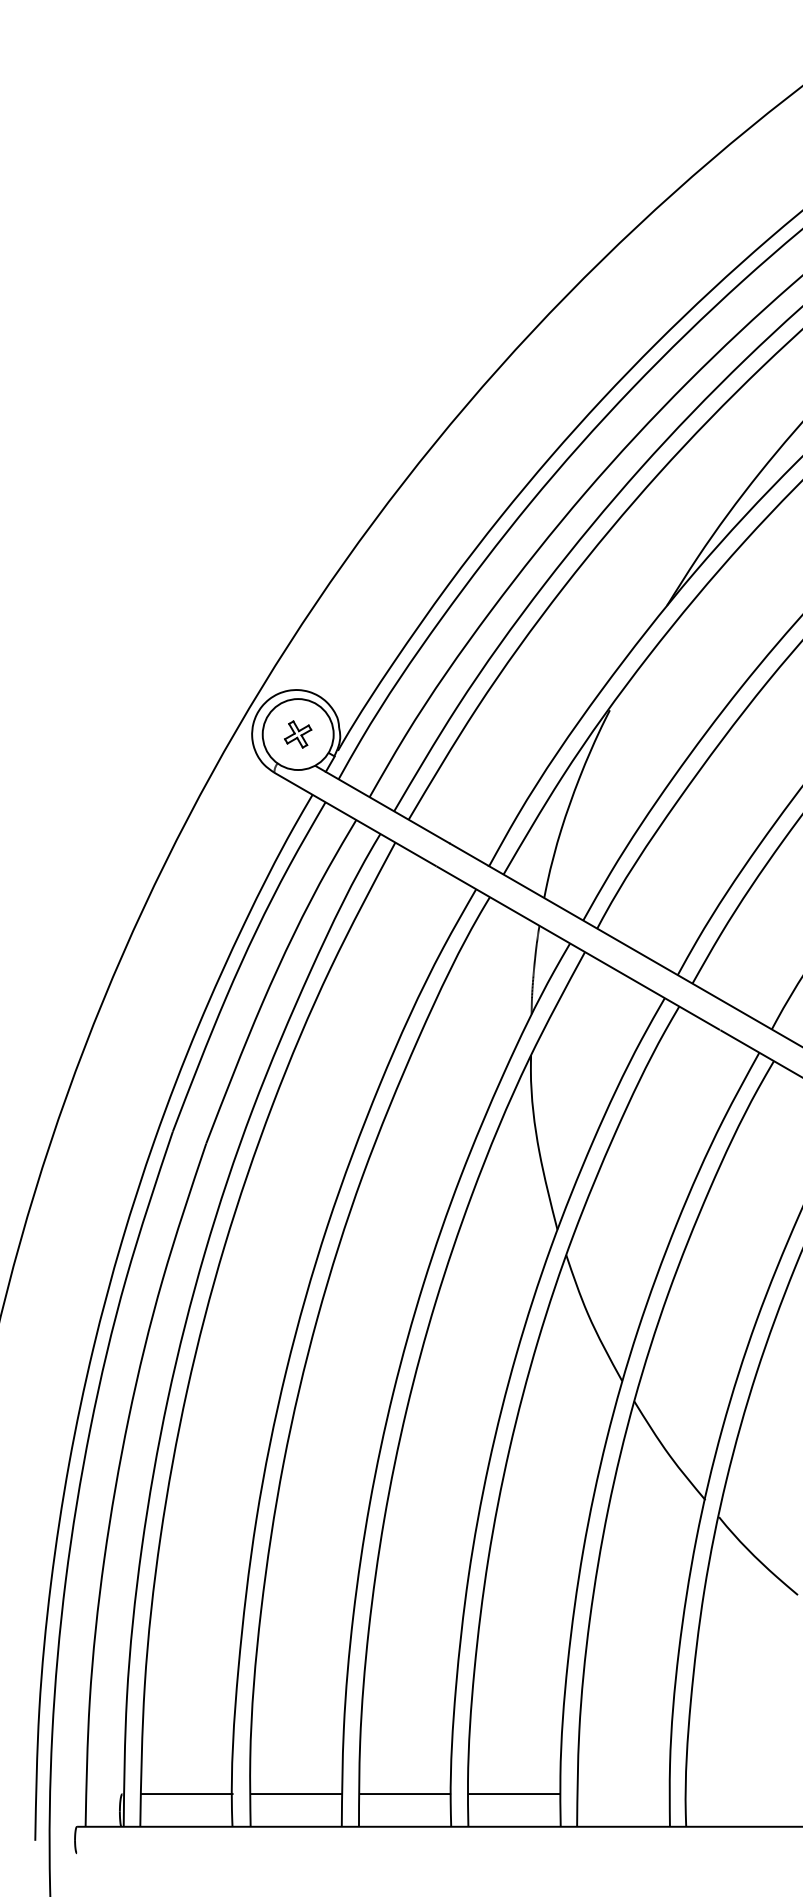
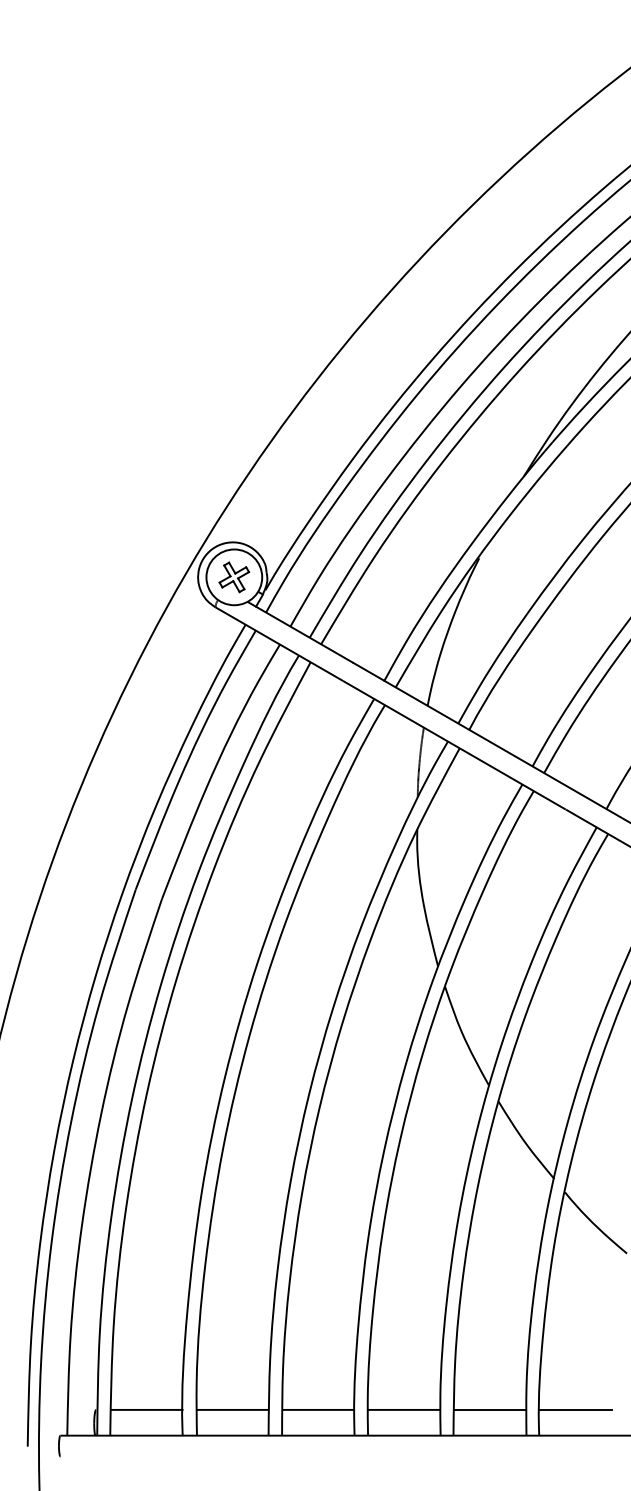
part: (297, 734) -> (233, 577), size x1.43
line: (623, 1794) -> (489, 1410), added
line: (732, 1794) -> (575, 1410), added

